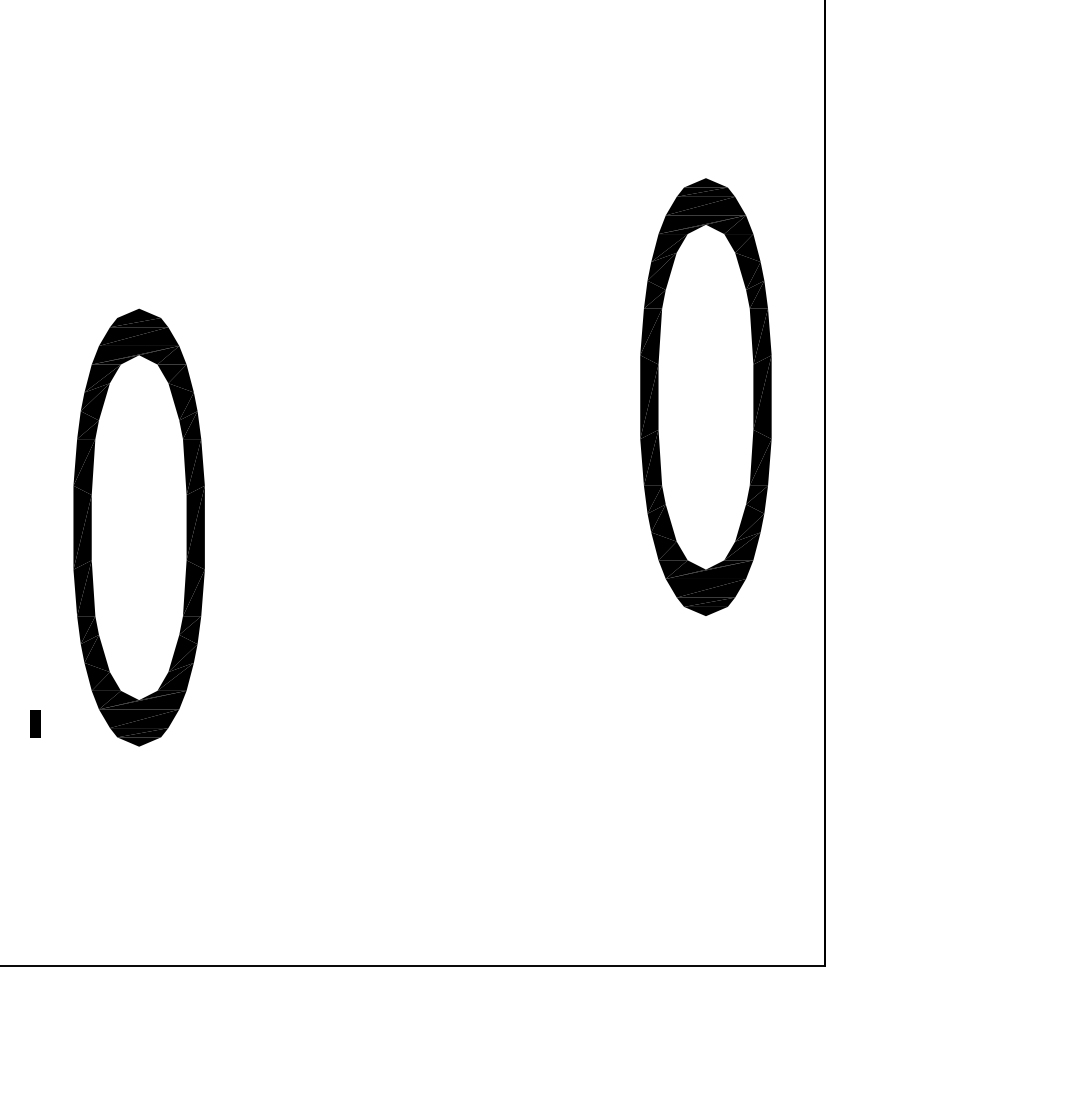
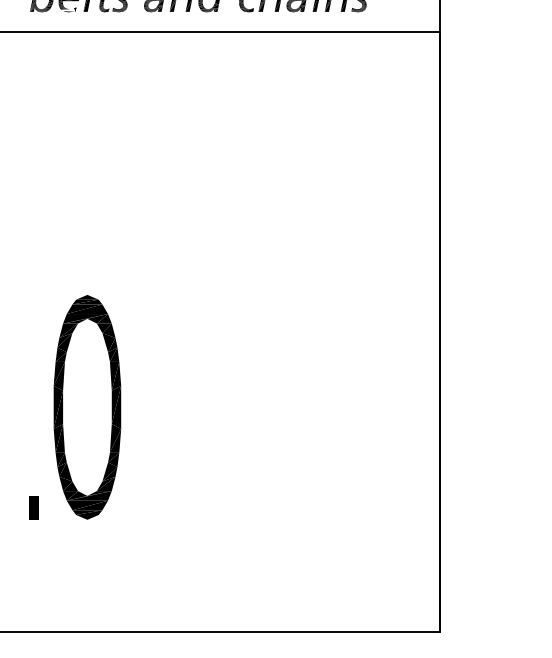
part: (706, 397) -> (378, 340), removed
part: (34, 722) -> (33, 507), size x1.67

